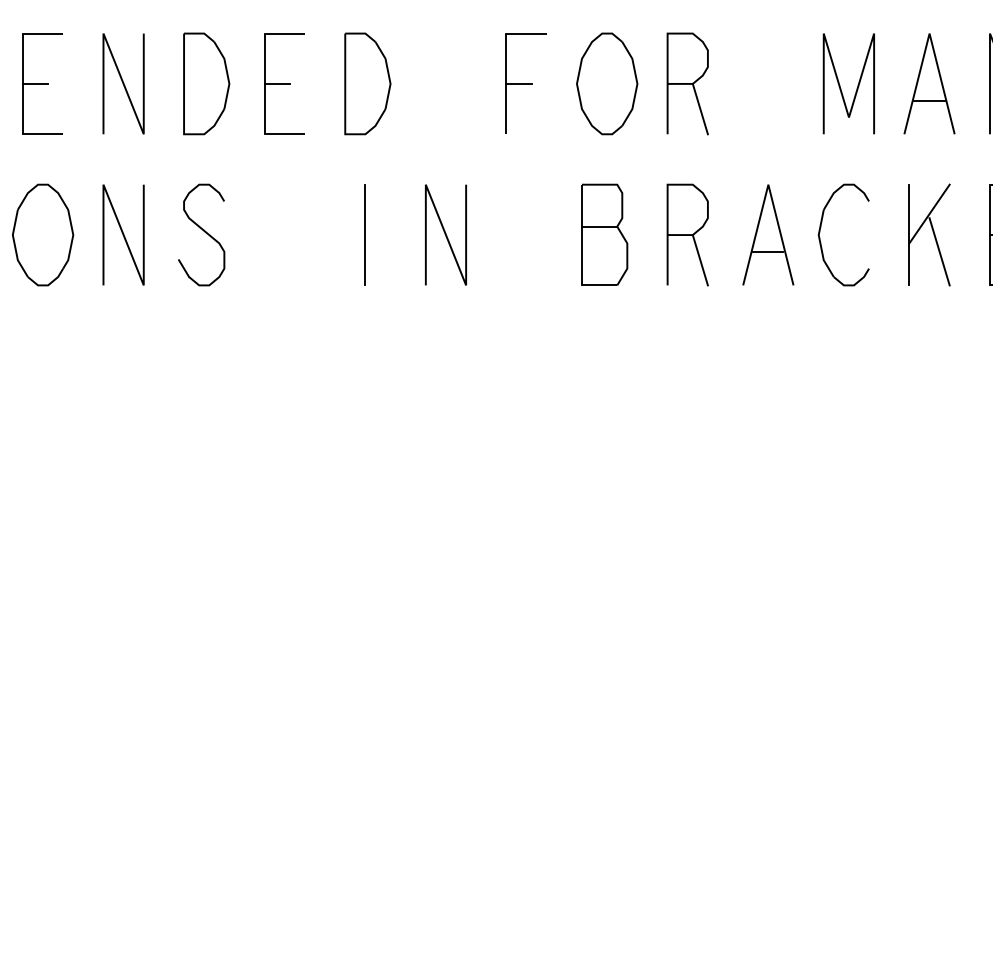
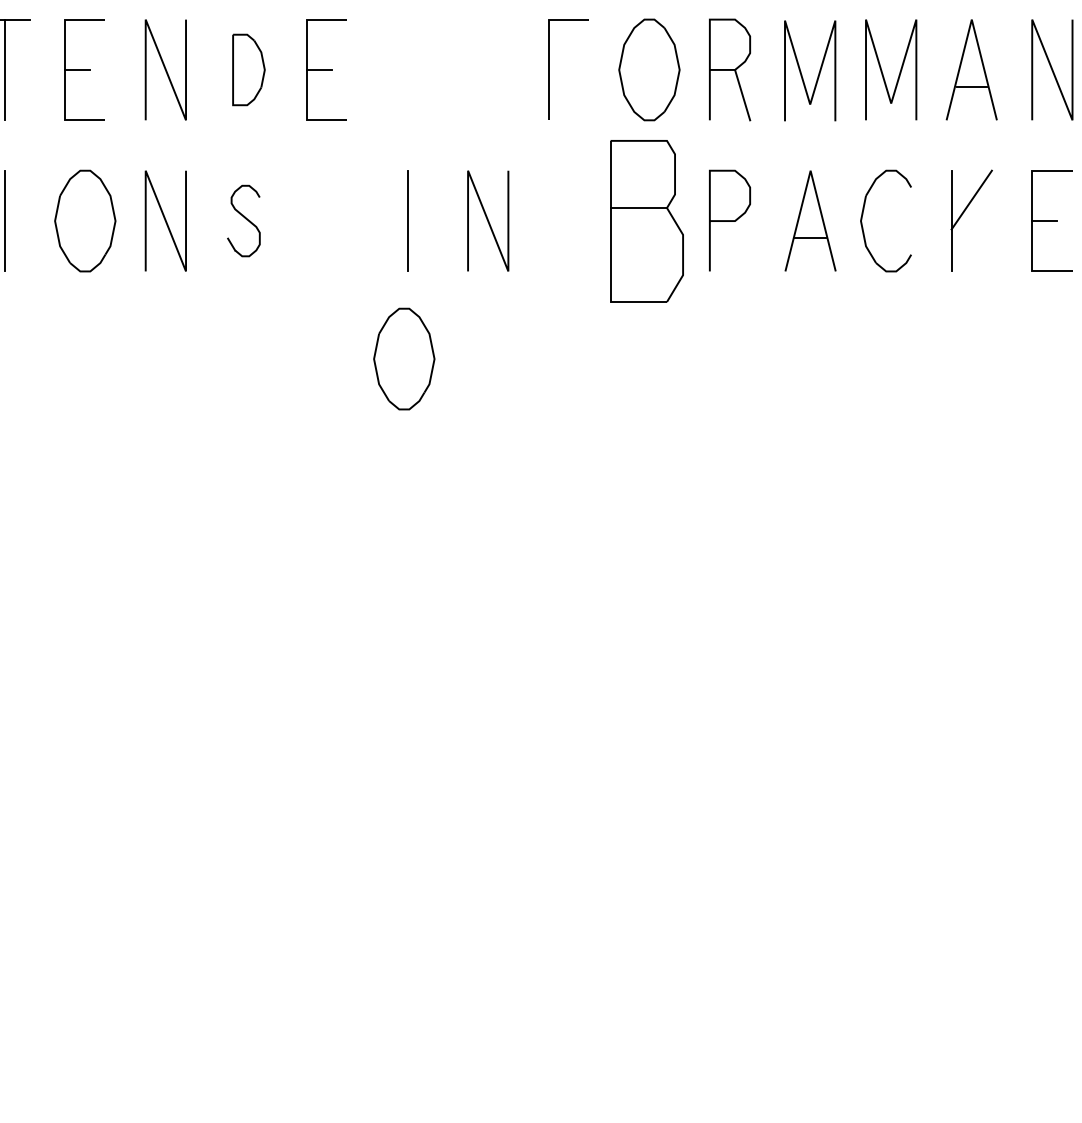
part: (206, 83) -> (248, 69), size x0.7
part: (367, 83) -> (409, 69), removed
line: (518, 83) -> (560, 69), removed
line: (776, 86) -> (818, 72), added
part: (201, 234) -> (243, 220), size x0.7
part: (604, 234) -> (646, 220), size x1.6
line: (939, 251) -> (981, 237), removed
line: (700, 260) -> (742, 246), removed
part: (362, 372) -> (404, 358), added

